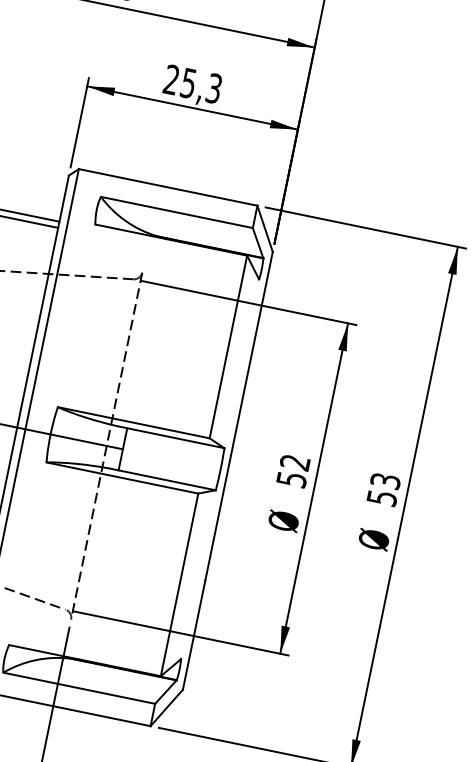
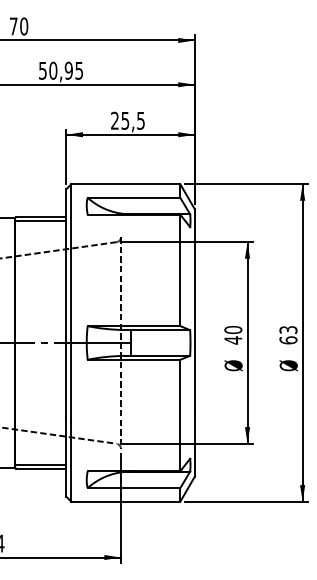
text: (213, 87) -> (140, 120), 25,3 -> 25,5
text: (293, 471) -> (233, 335), 52 -> 40
text: (382, 498) -> (288, 340), 53 -> 63

